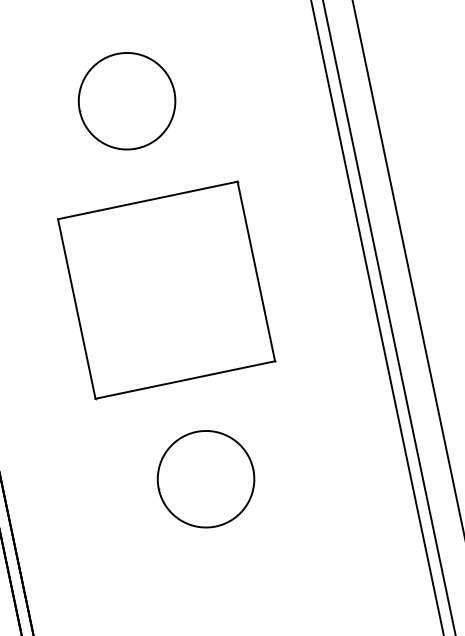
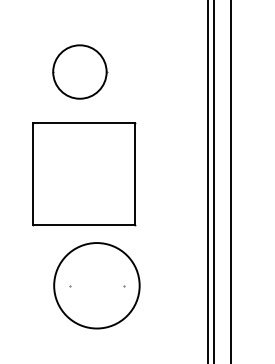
part: (127, 100) -> (80, 71), moved
part: (167, 291) -> (84, 174), moved
circle: (205, 478) -> (96, 285), size x1.6

